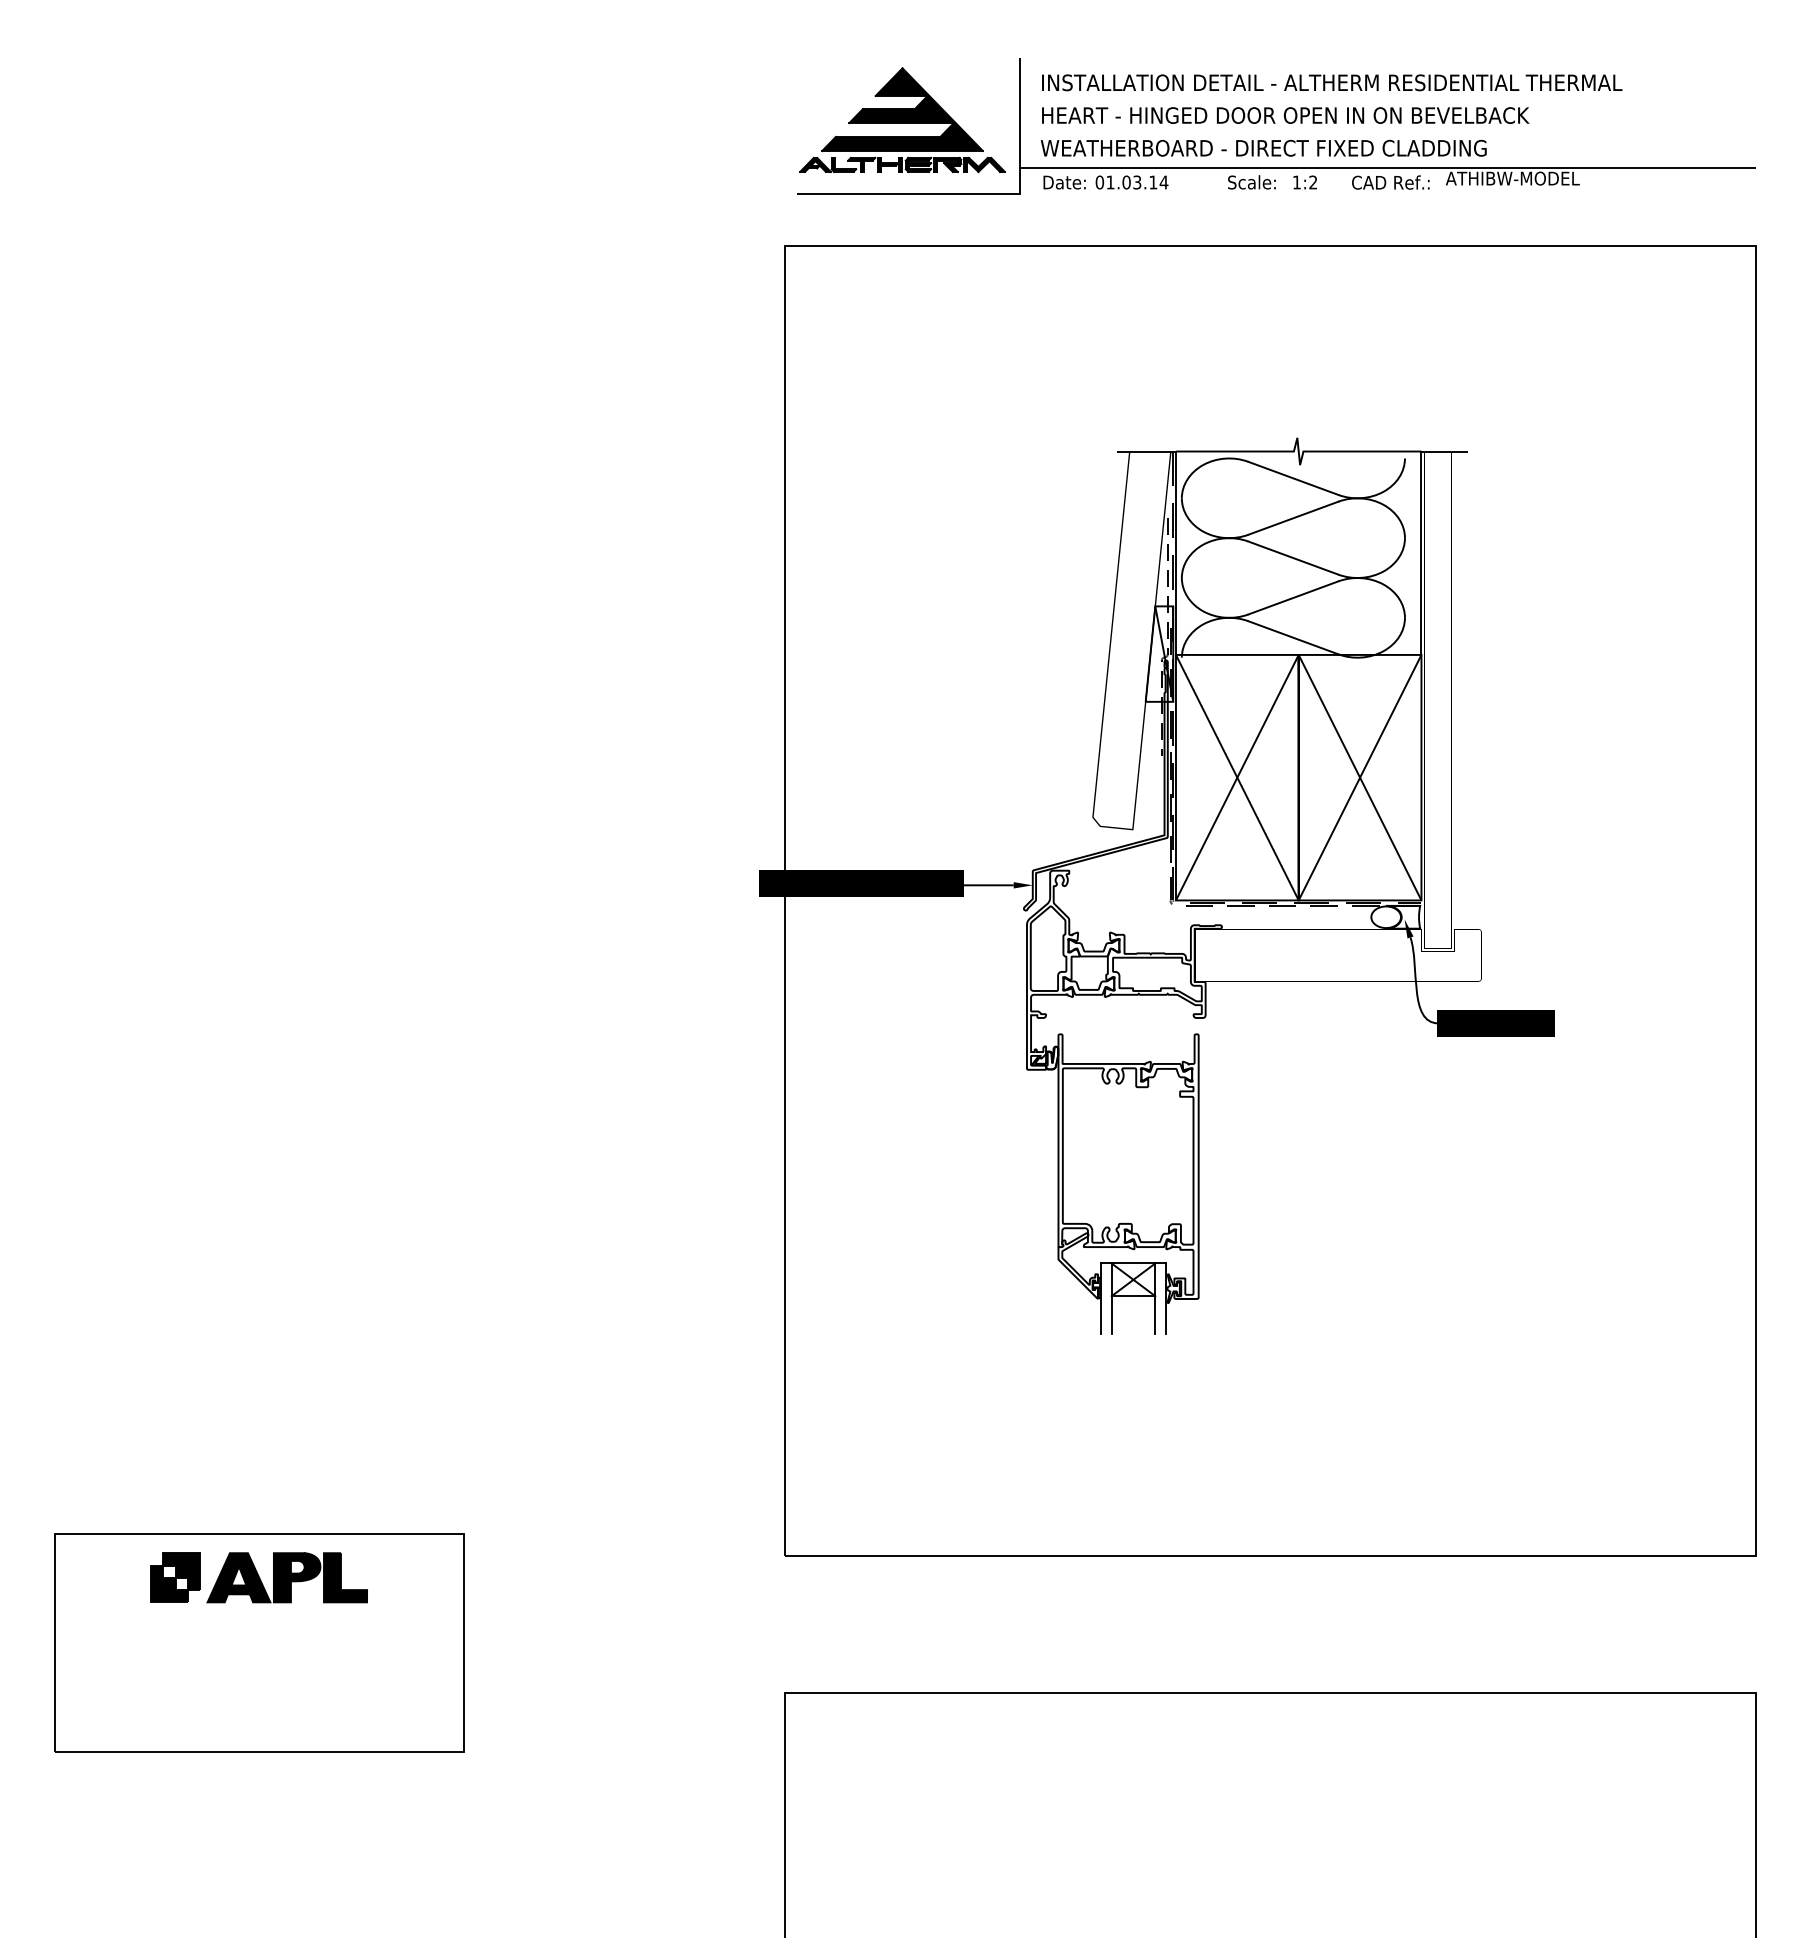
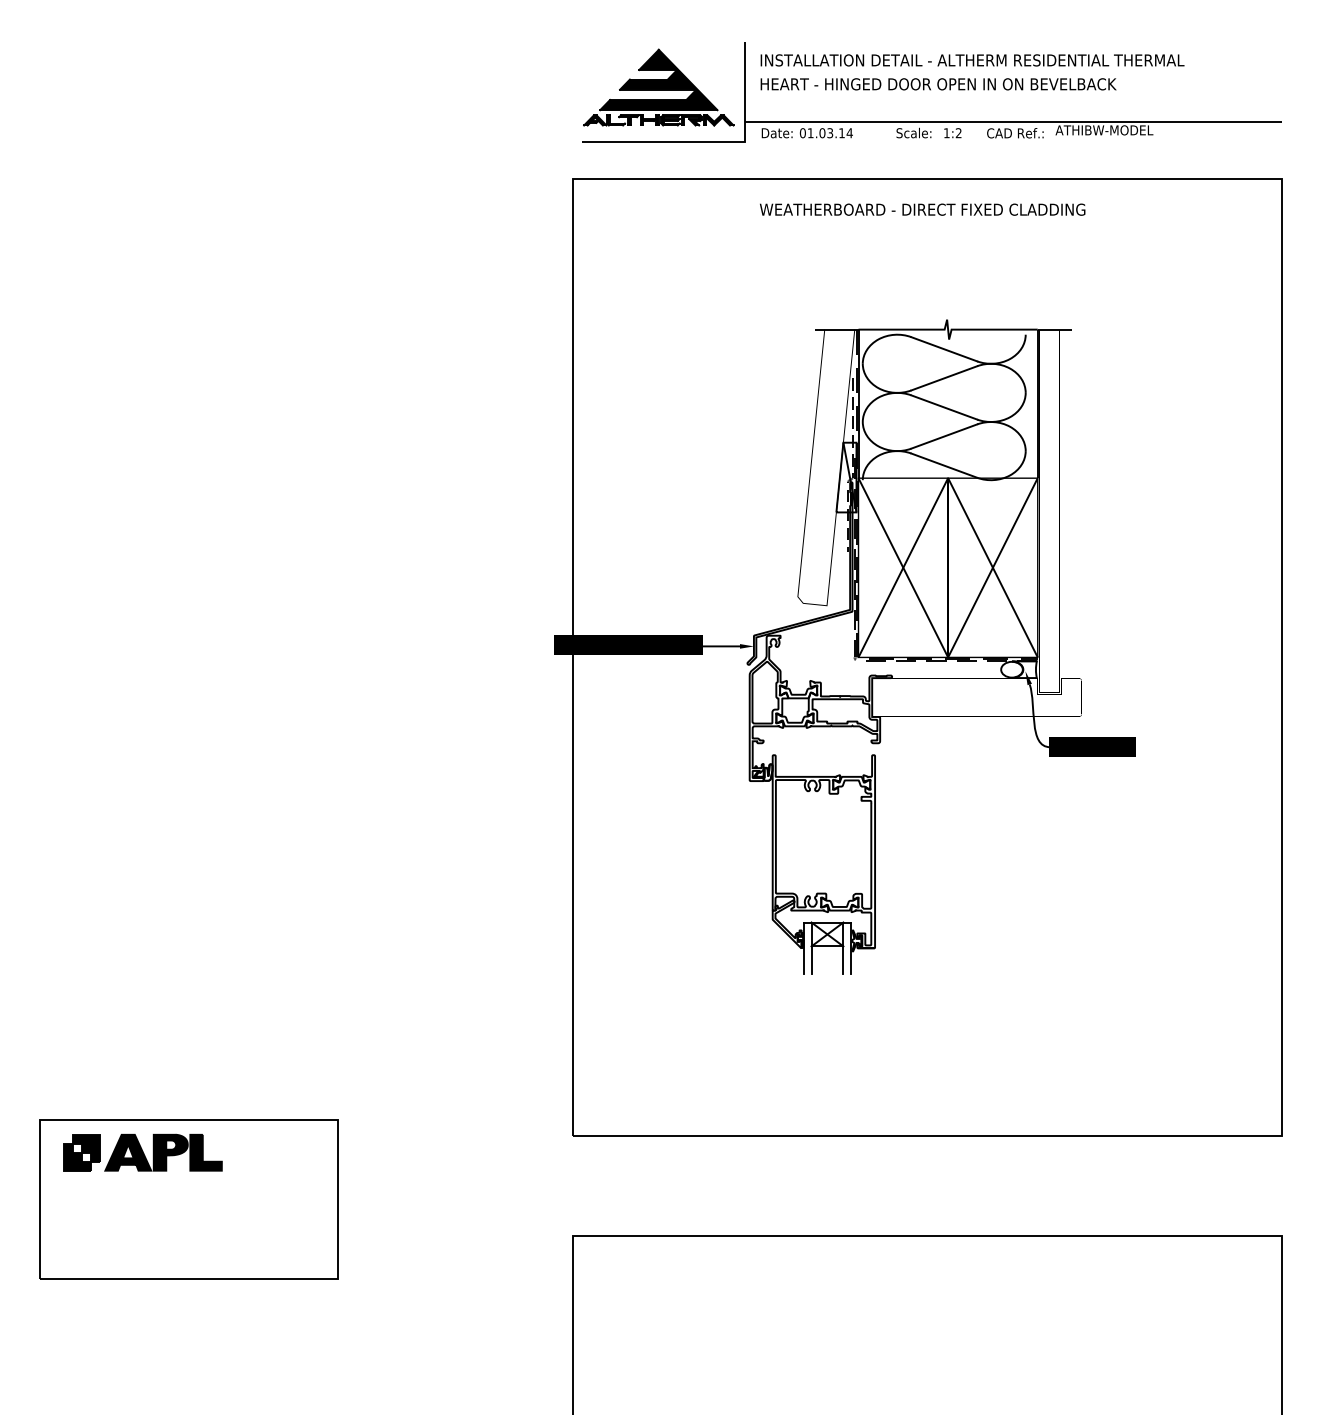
text: (1263, 147) -> (922, 209), moved
part: (258, 1577) -> (142, 1152), moved

